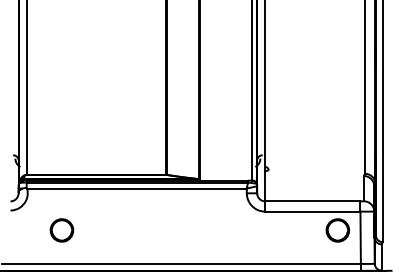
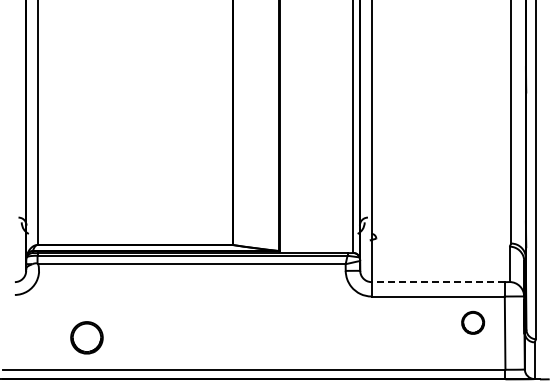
line: (313, 201) -> (438, 282), solid -> dashed
part: (61, 230) -> (86, 337), moved
part: (337, 230) -> (472, 322), size x0.7

